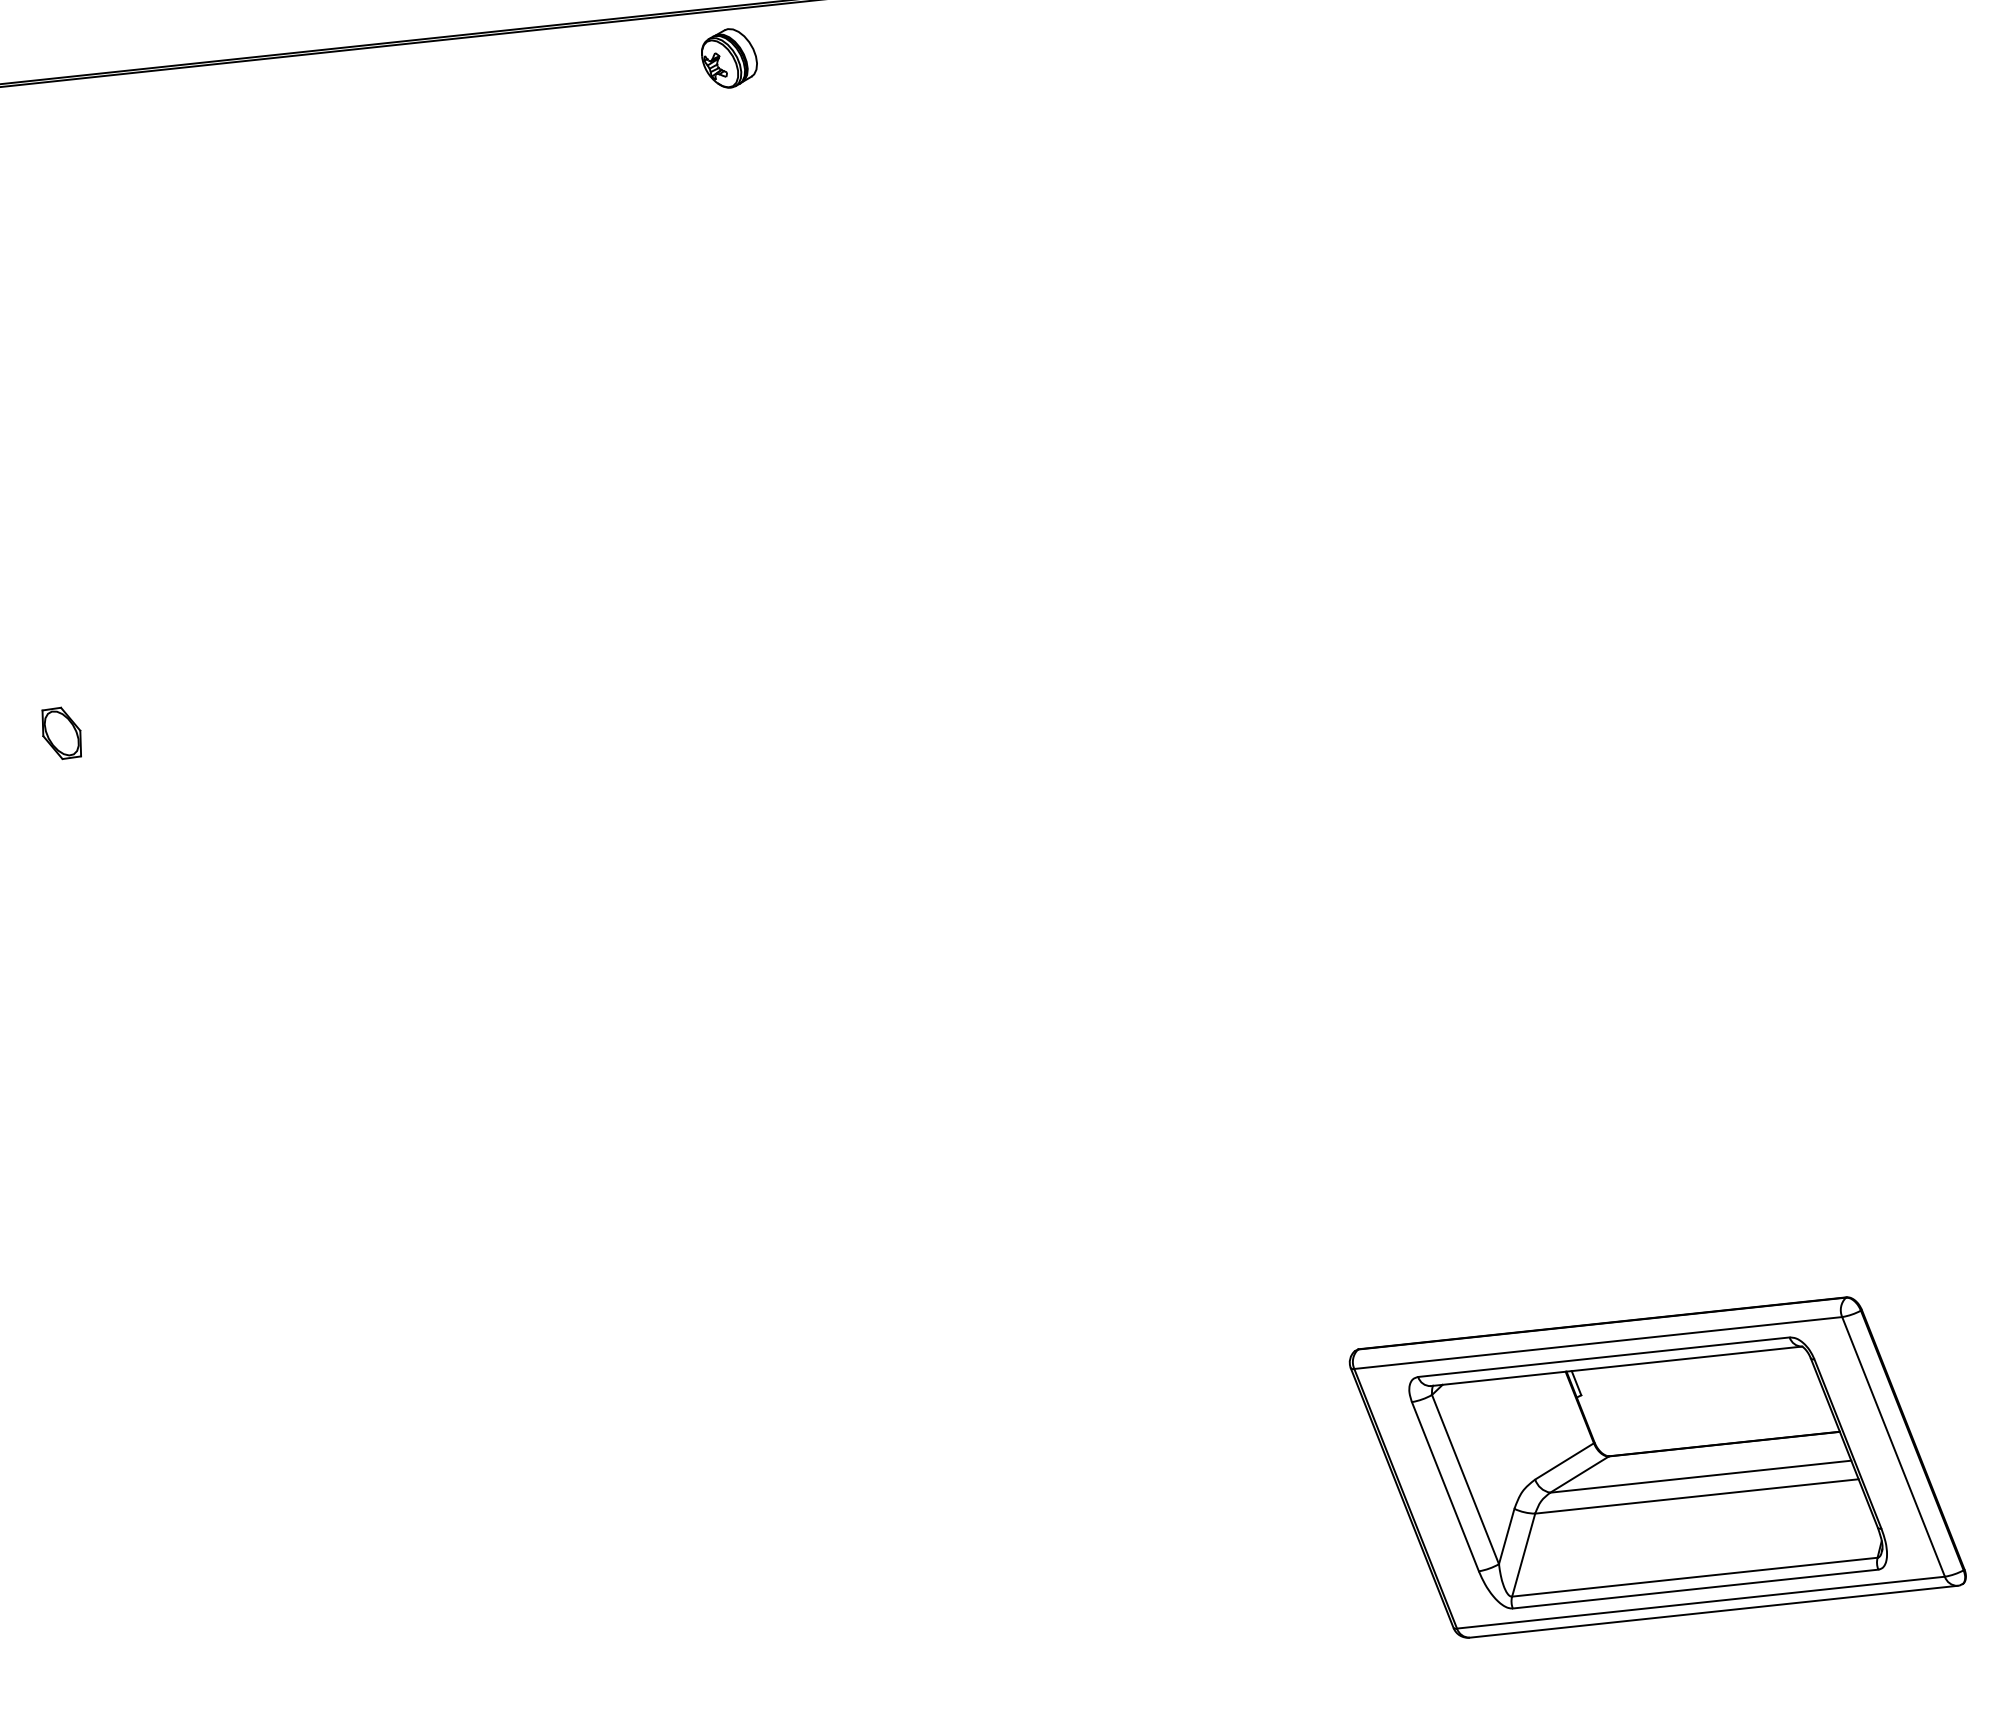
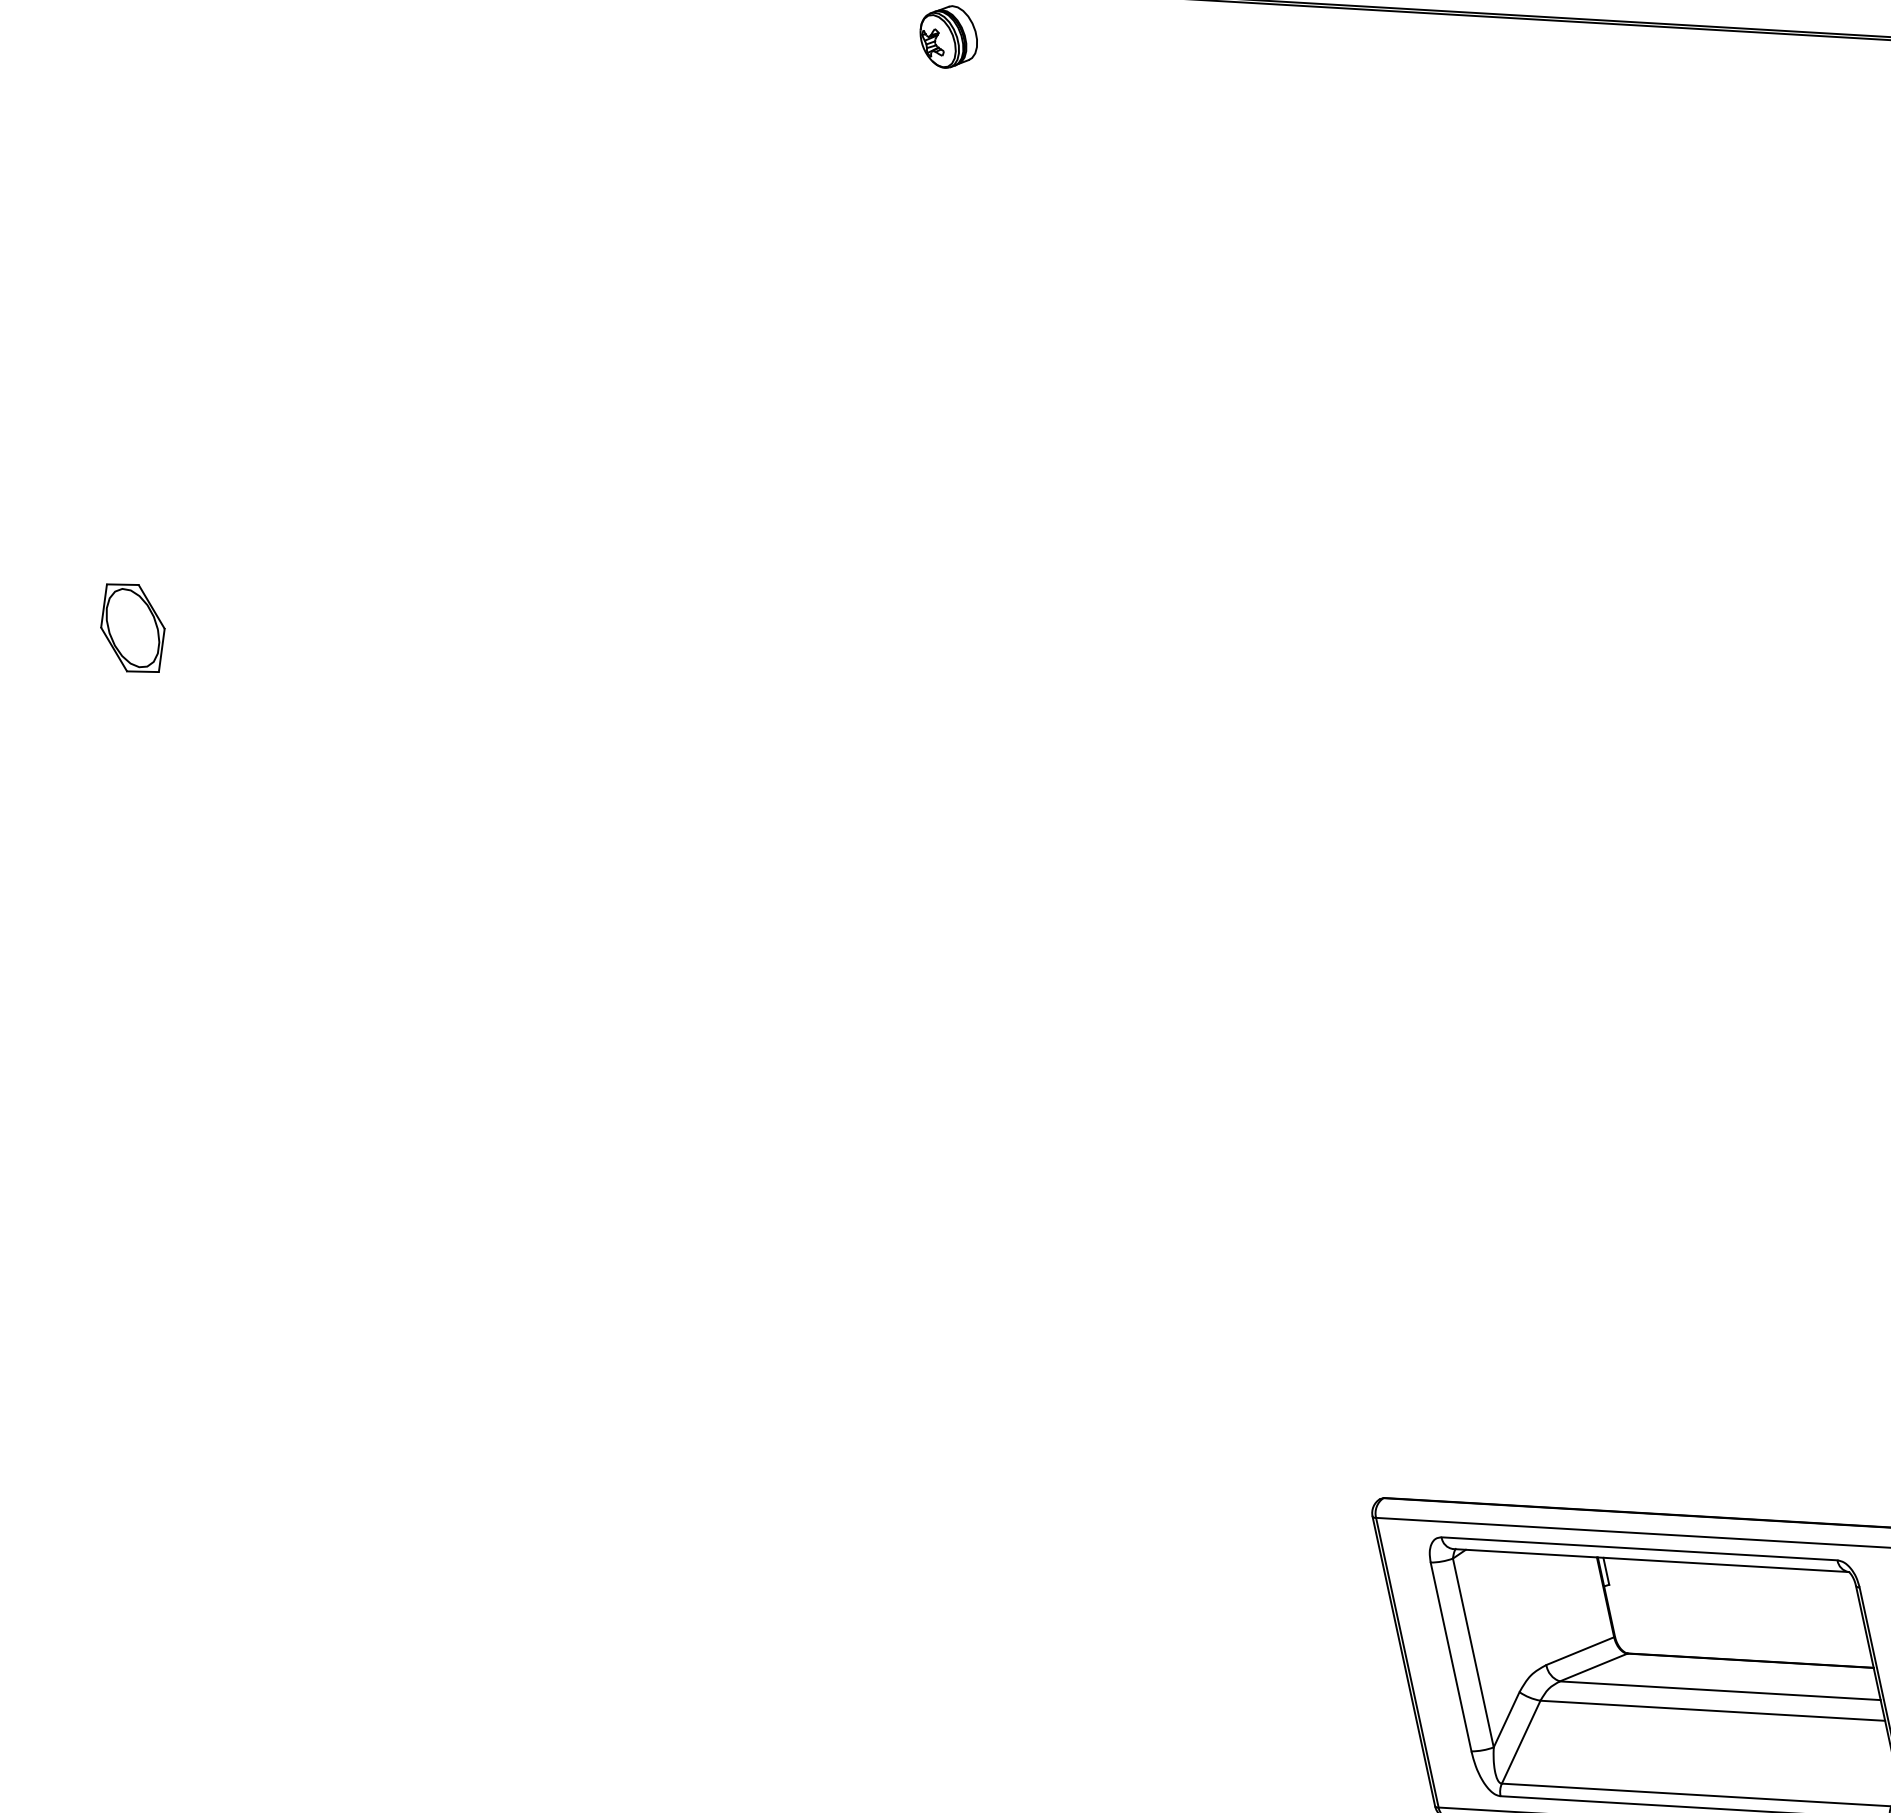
part: (61, 733) -> (132, 628), size x1.6

